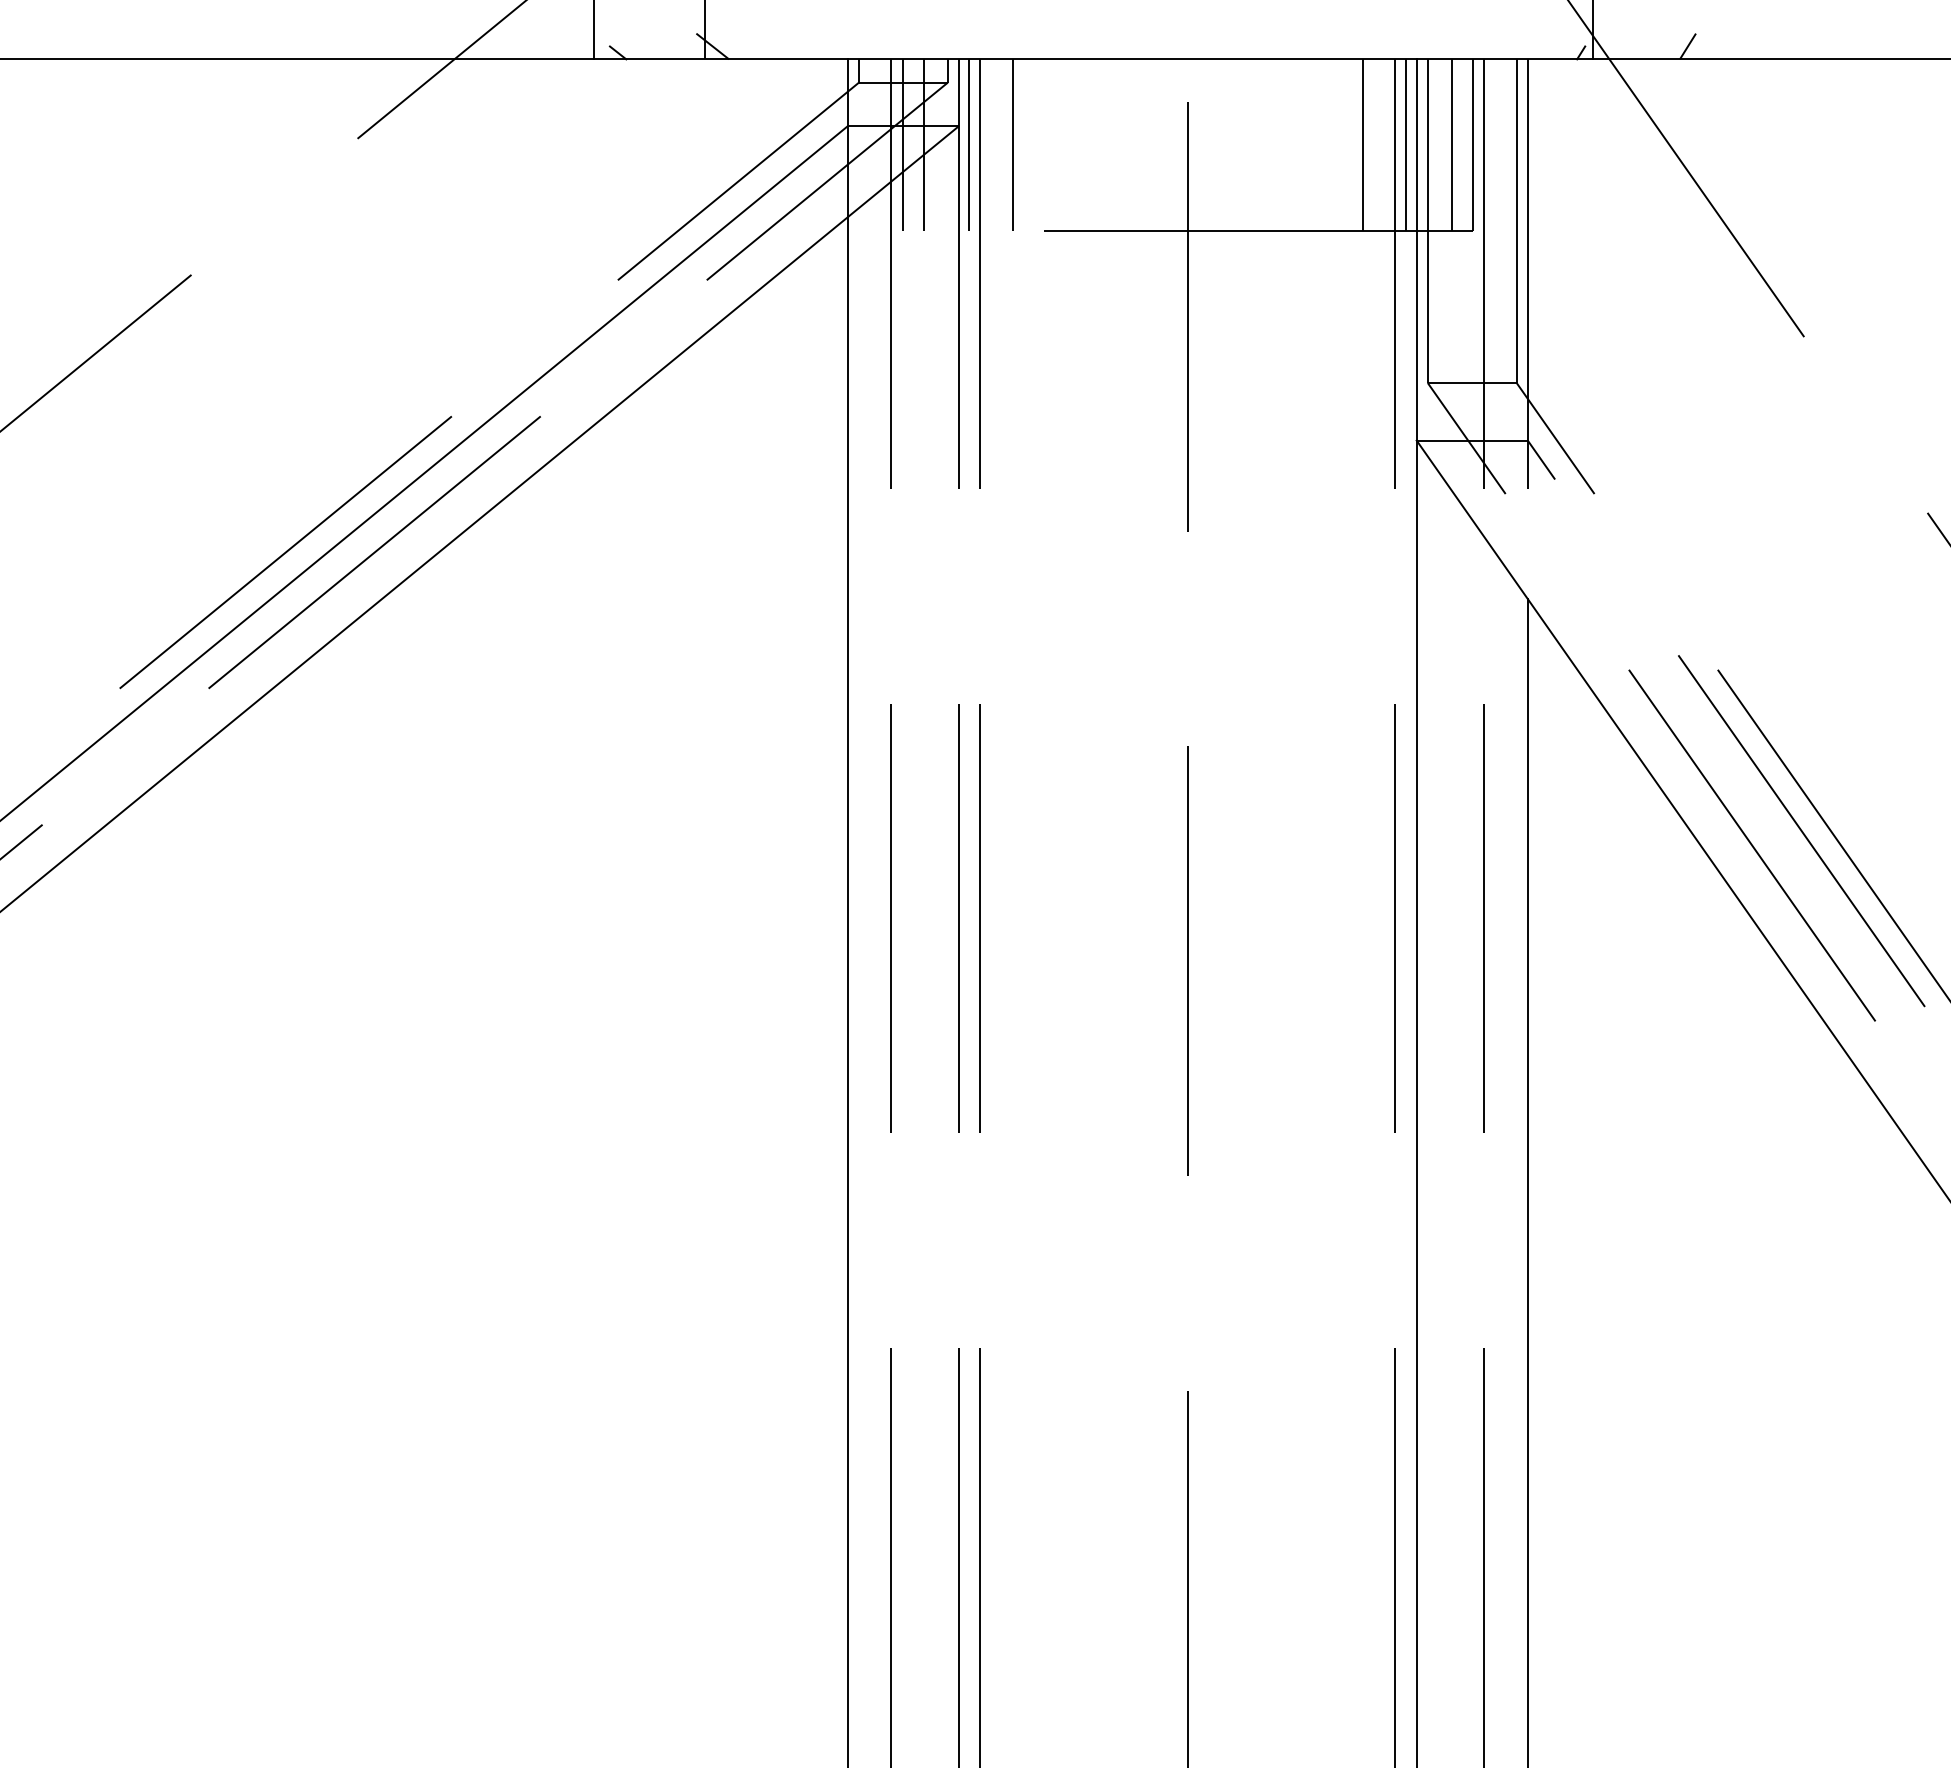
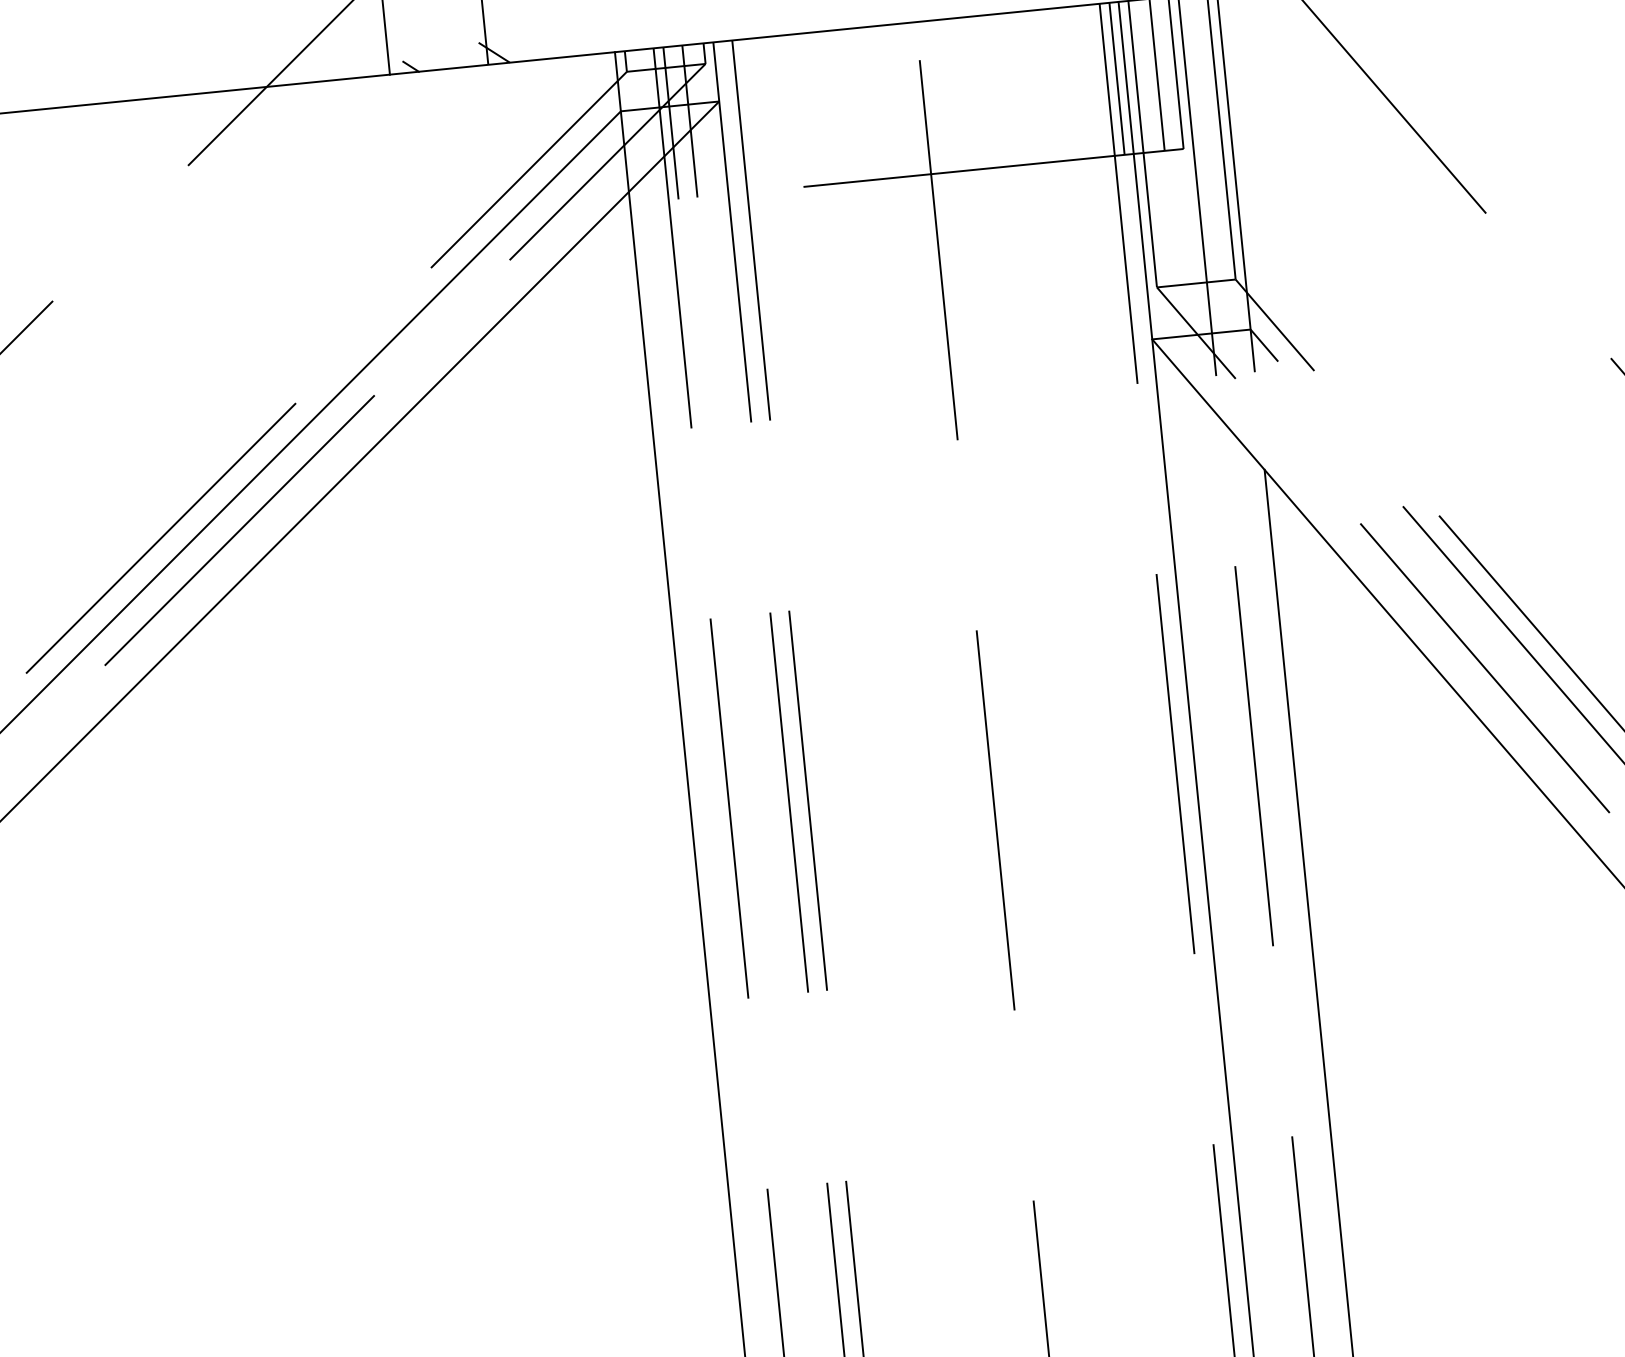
line: (969, 145) -> (730, 117), removed
line: (1012, 145) -> (768, 113), removed
line: (1362, 145) -> (1078, 82), removed

